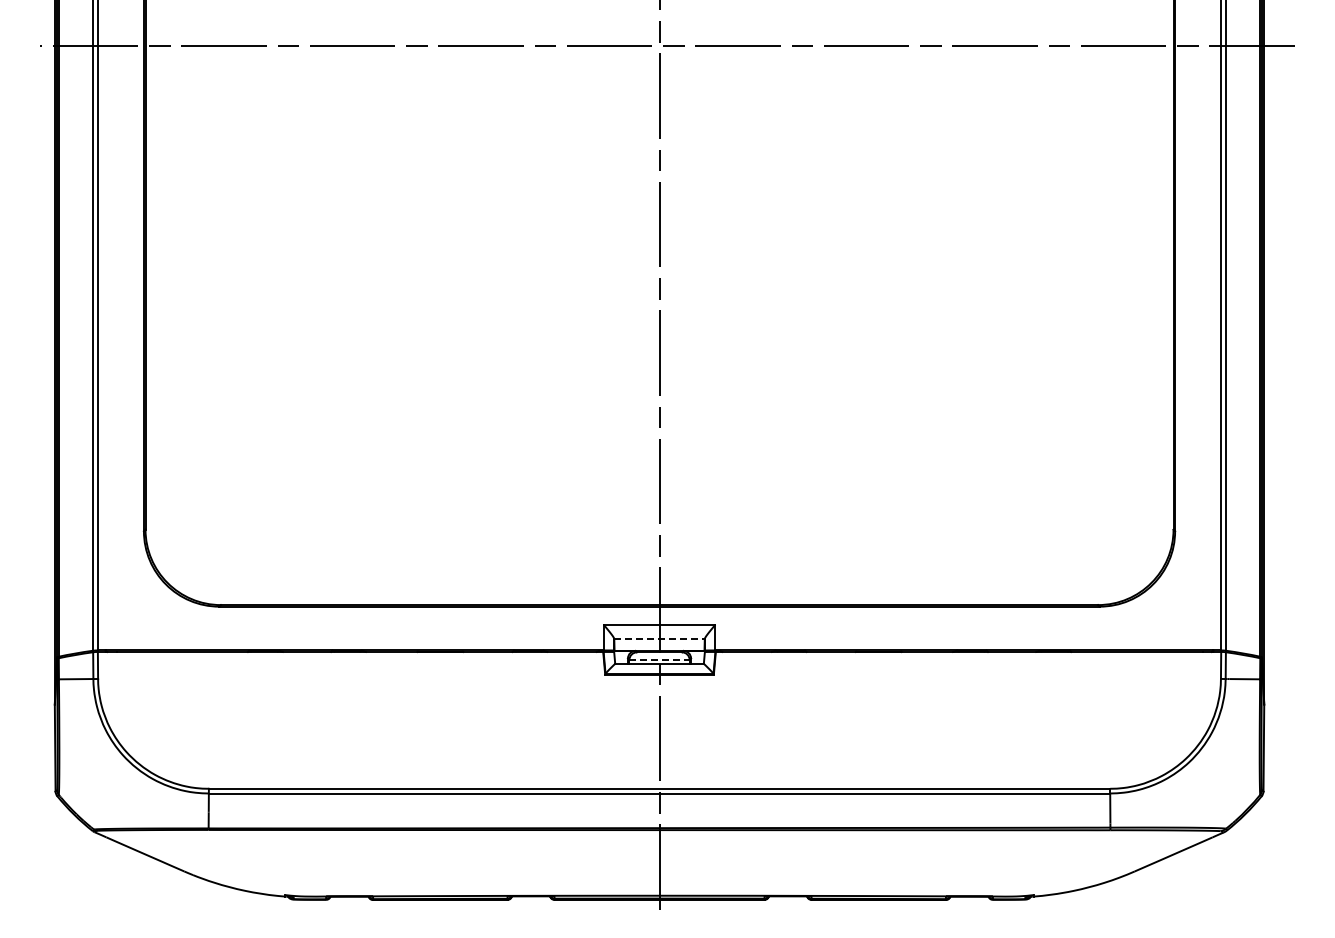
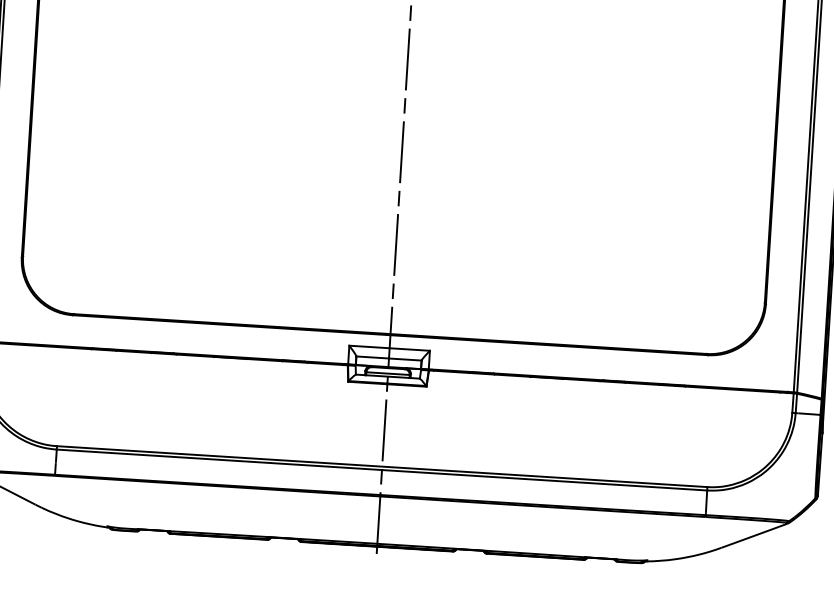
line: (660, 638) -> (389, 358), dashed -> solid
line: (660, 659) -> (388, 373), dashed -> solid

